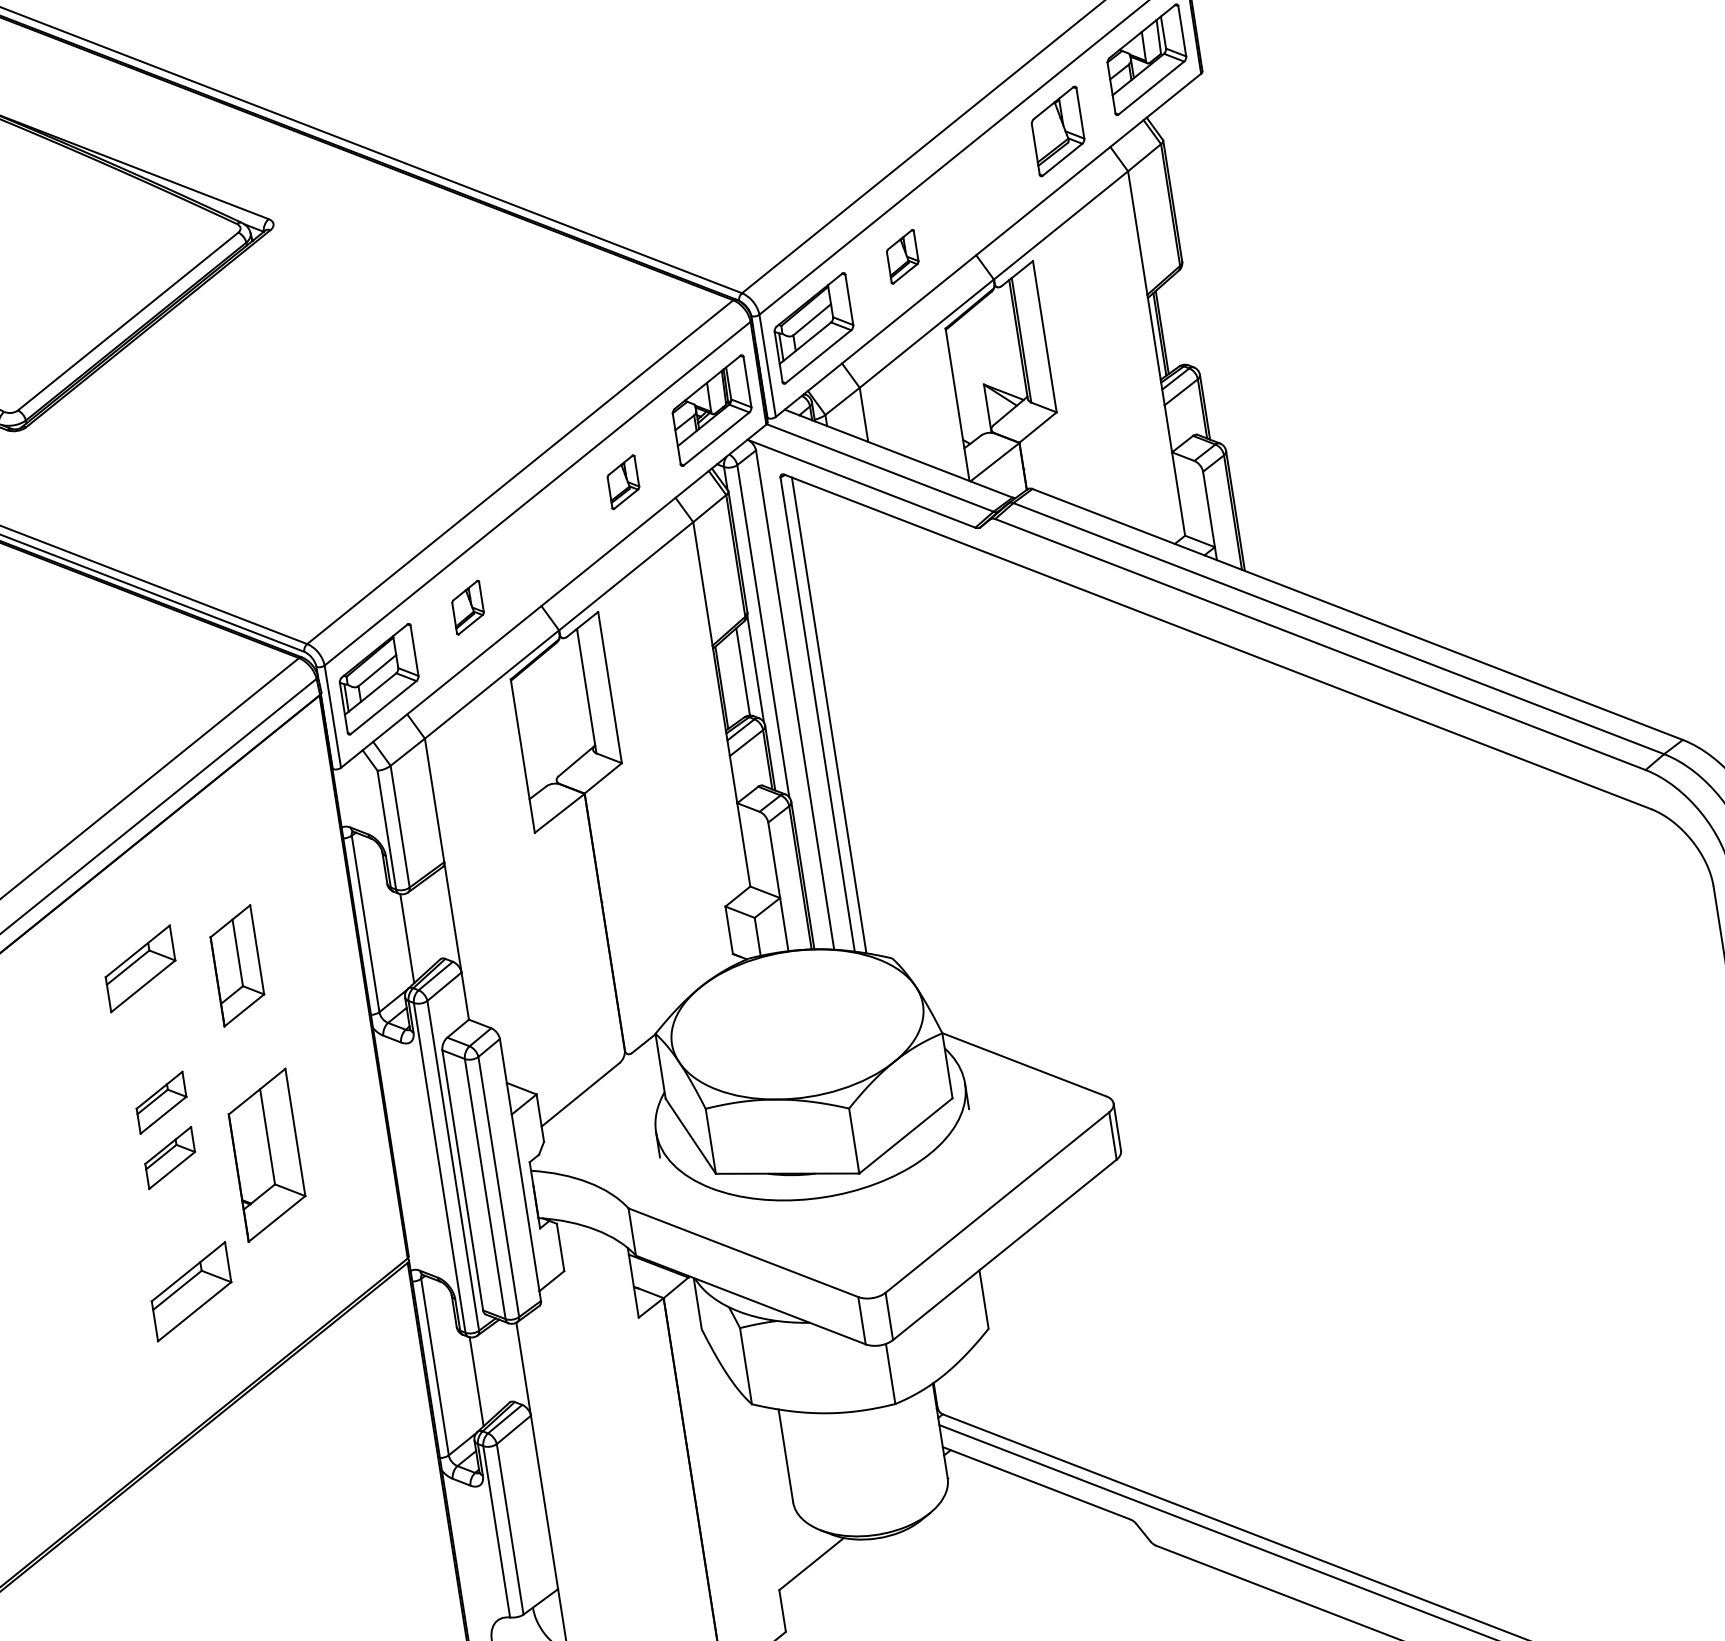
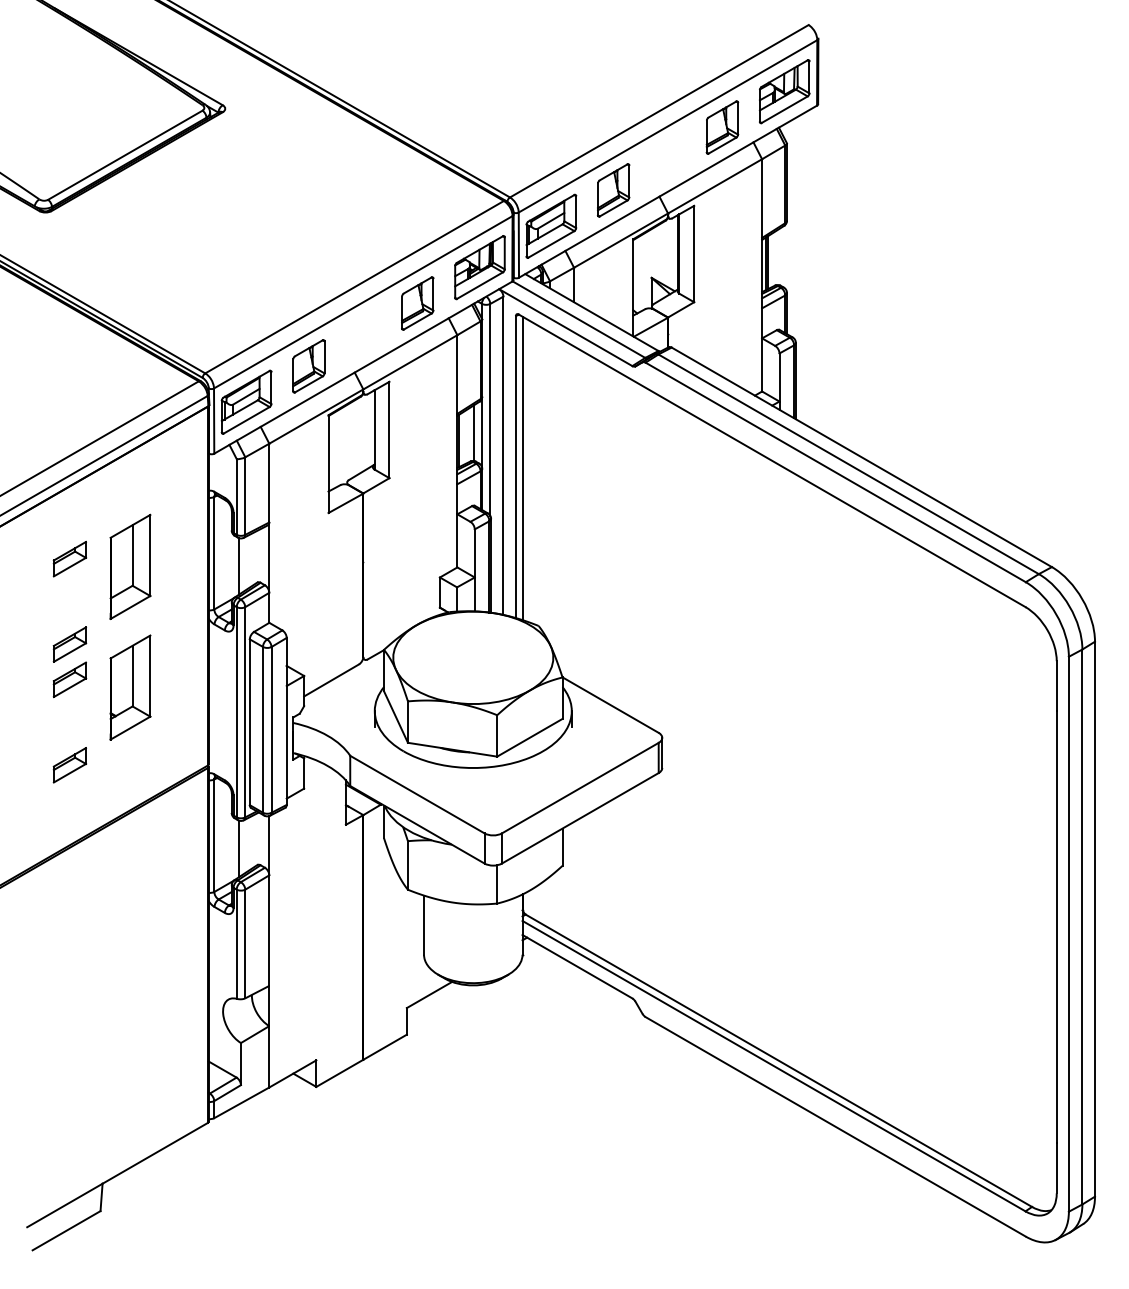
part: (902, 256) -> (613, 190), size x1.67
part: (622, 482) -> (417, 303), size x1.67
part: (467, 607) -> (308, 366), size x1.67
part: (237, 965) -> (130, 566), size x1.43
part: (139, 967) -> (69, 558), size x0.71
part: (190, 1292) -> (69, 765), size x0.62

